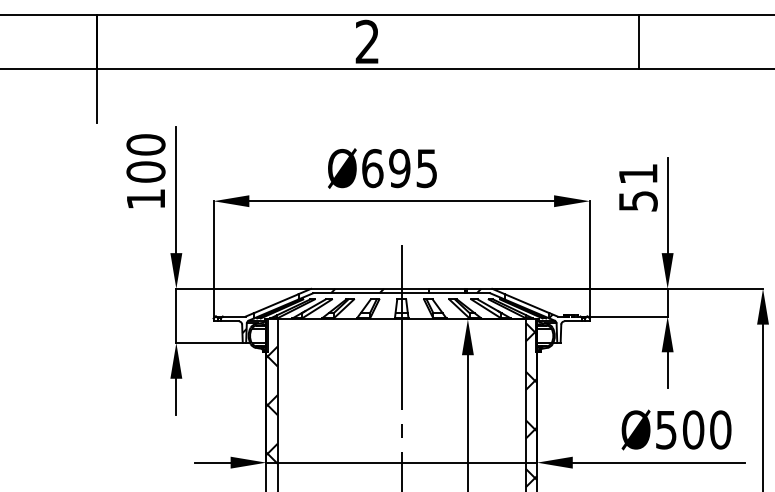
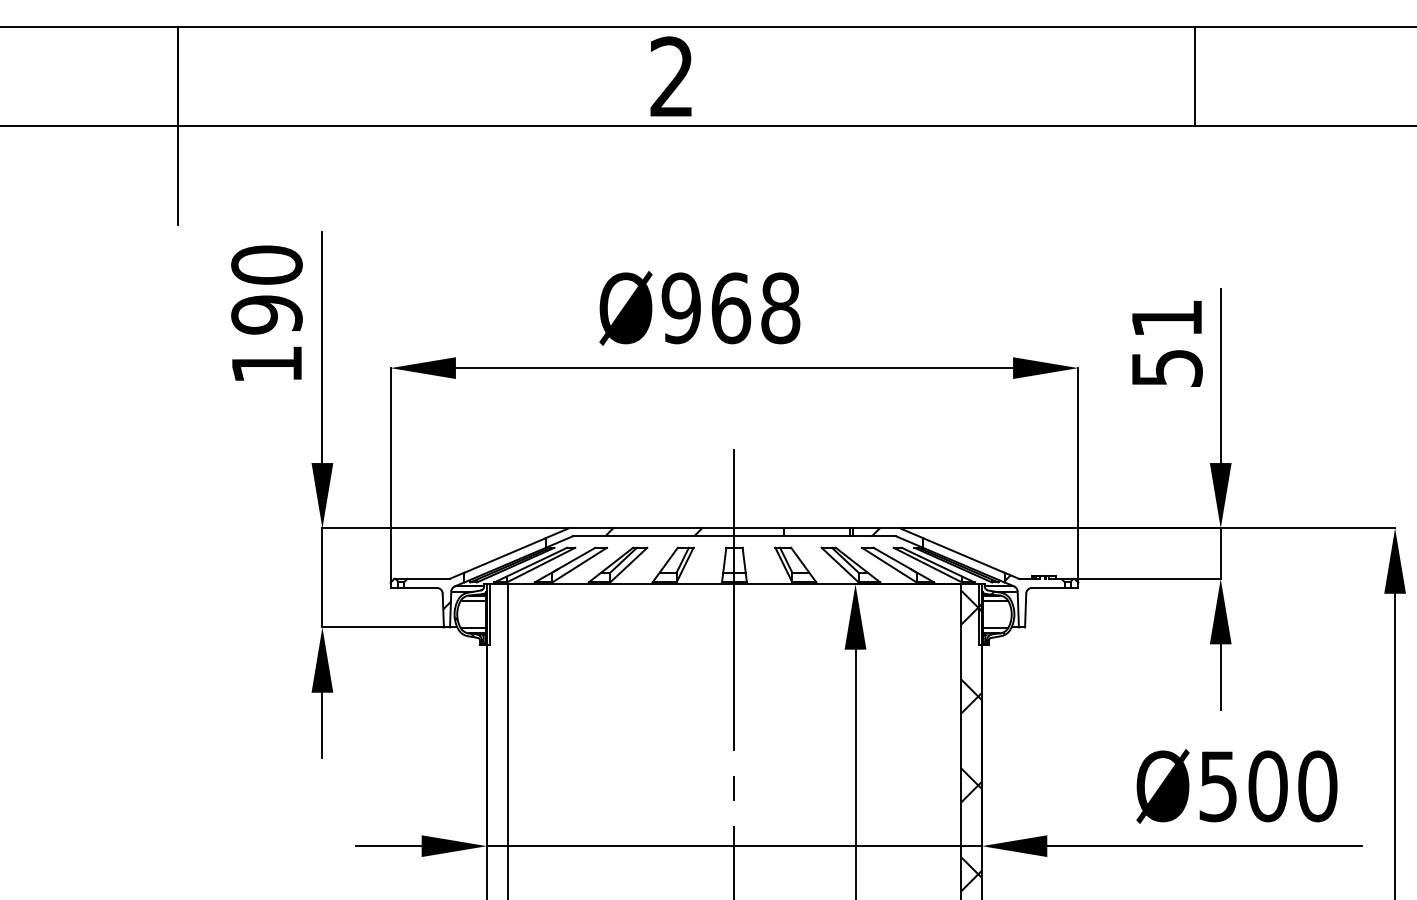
line: (638, 41) -> (1194, 76), moved
text: (399, 168) -> (730, 308), Ø695 -> Ø968
text: (145, 171) -> (266, 313), 100 -> 190
hatch: (271, 404) -> (496, 739), removed

